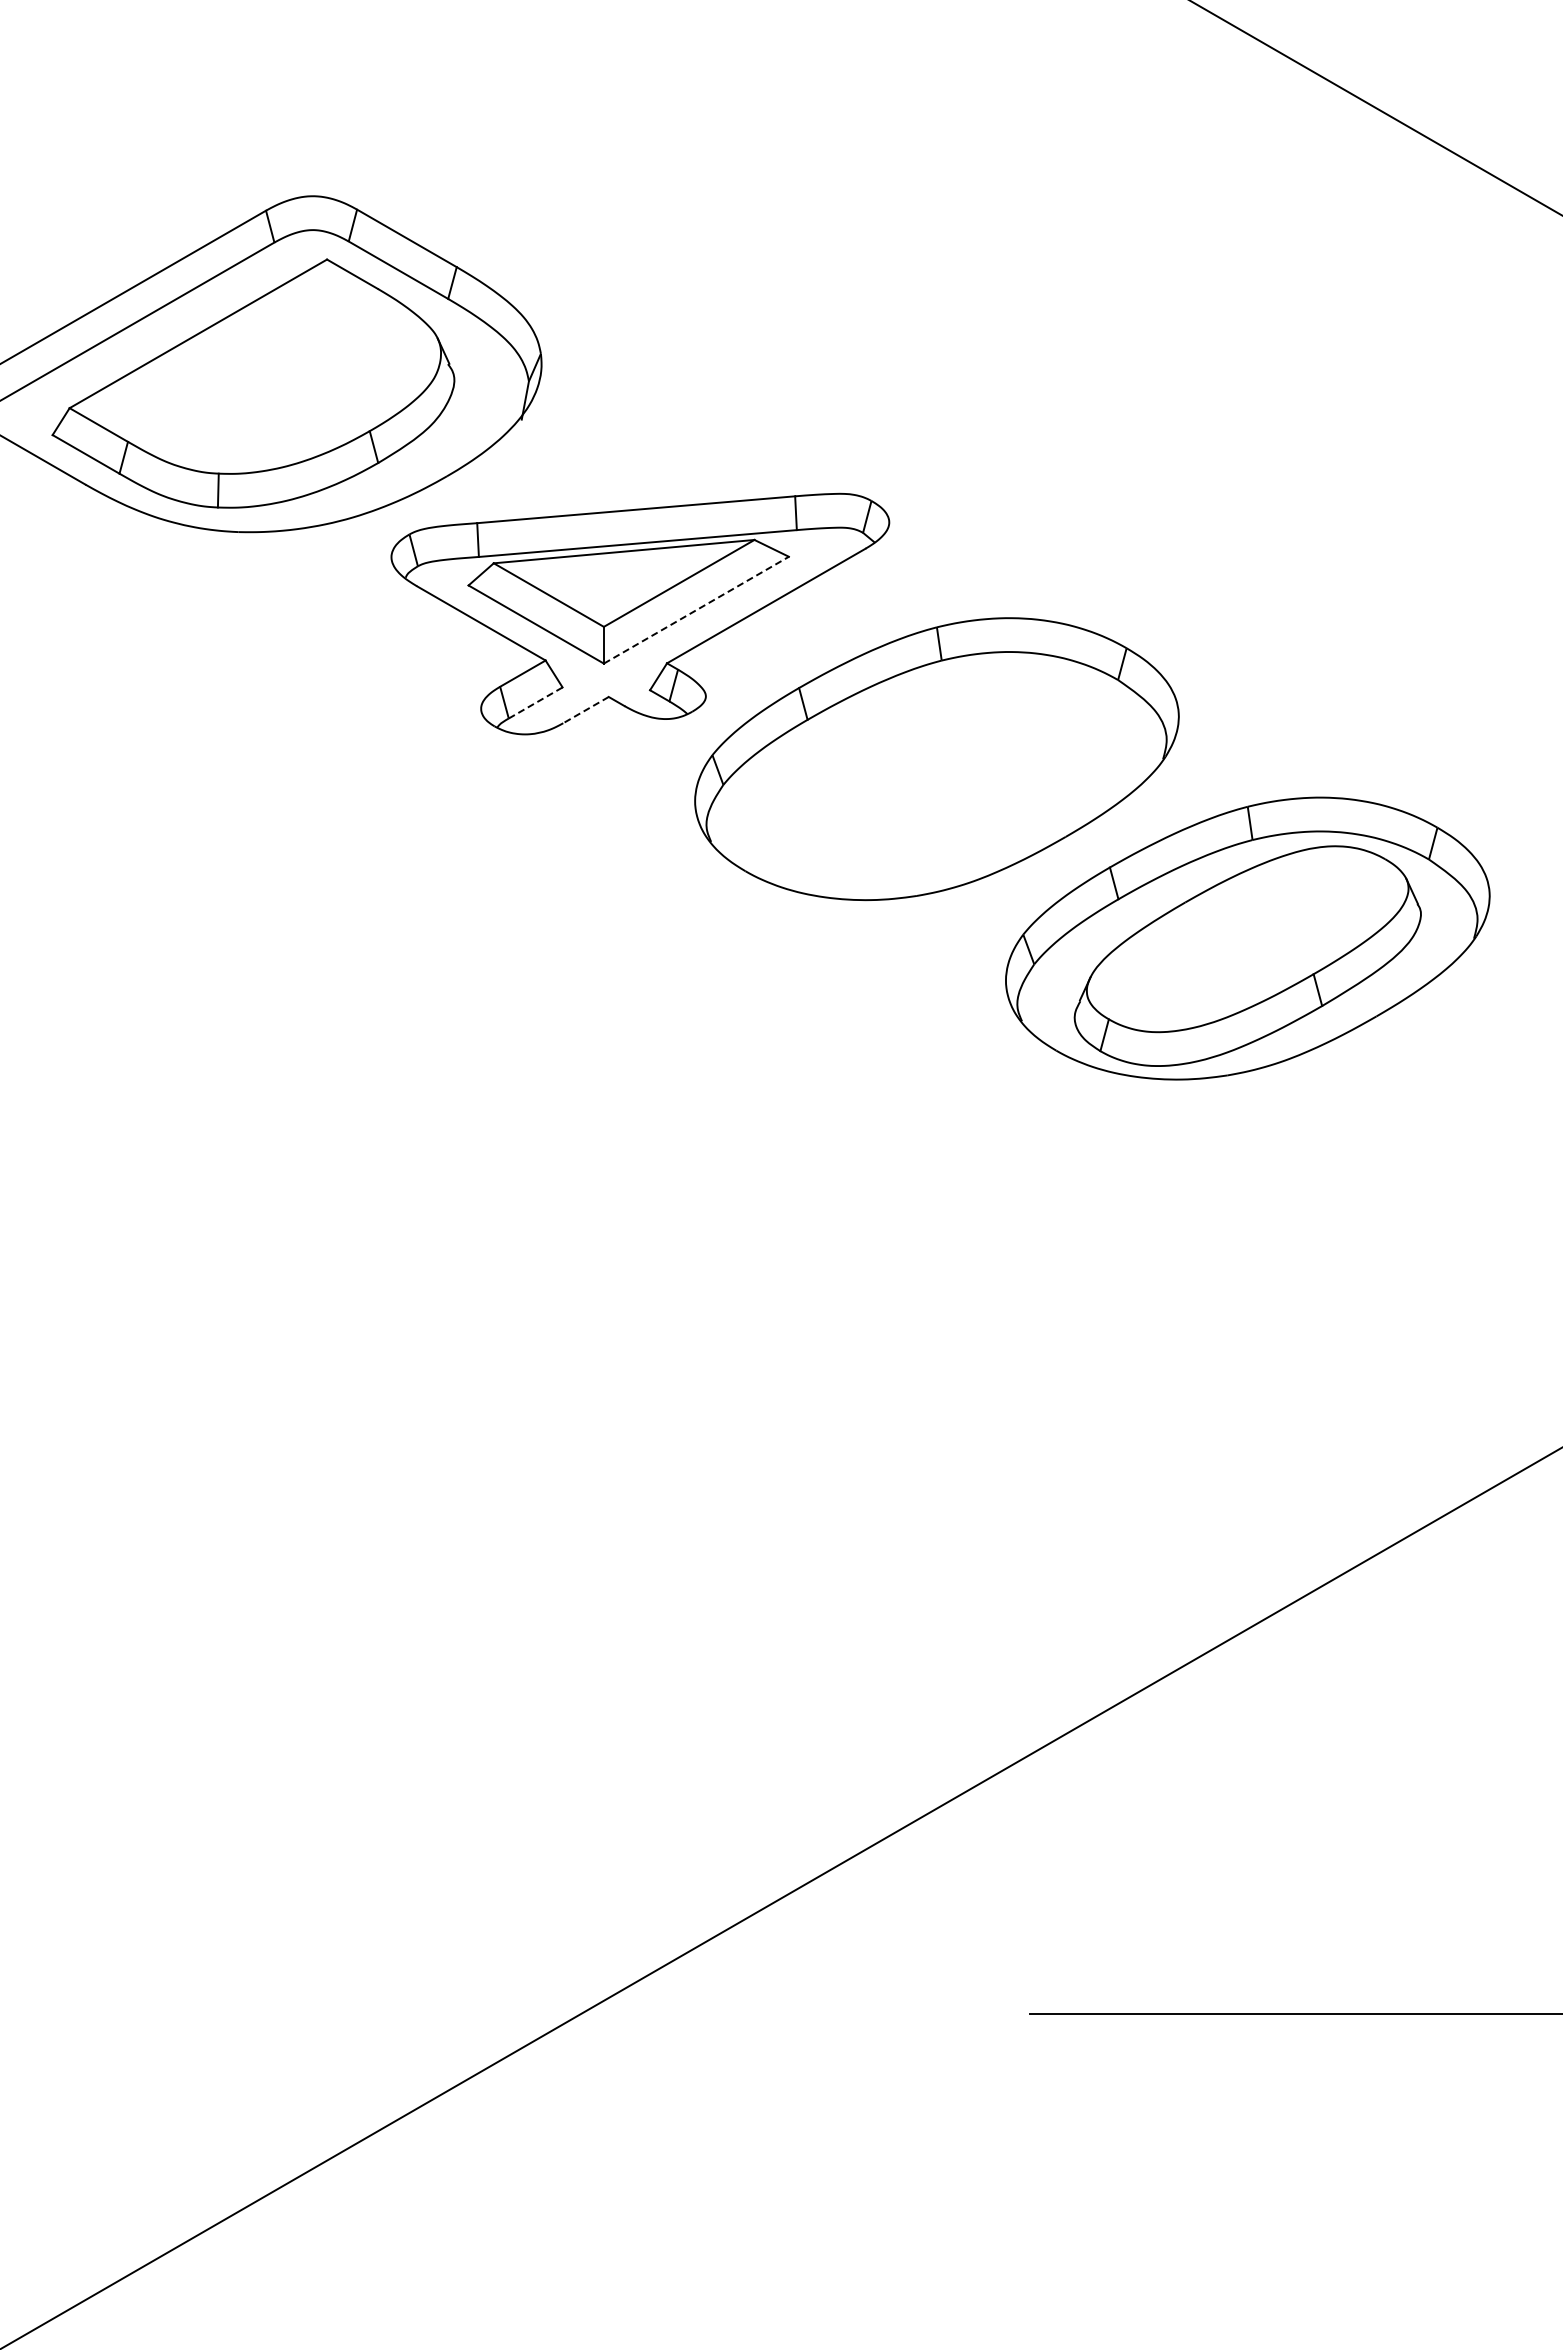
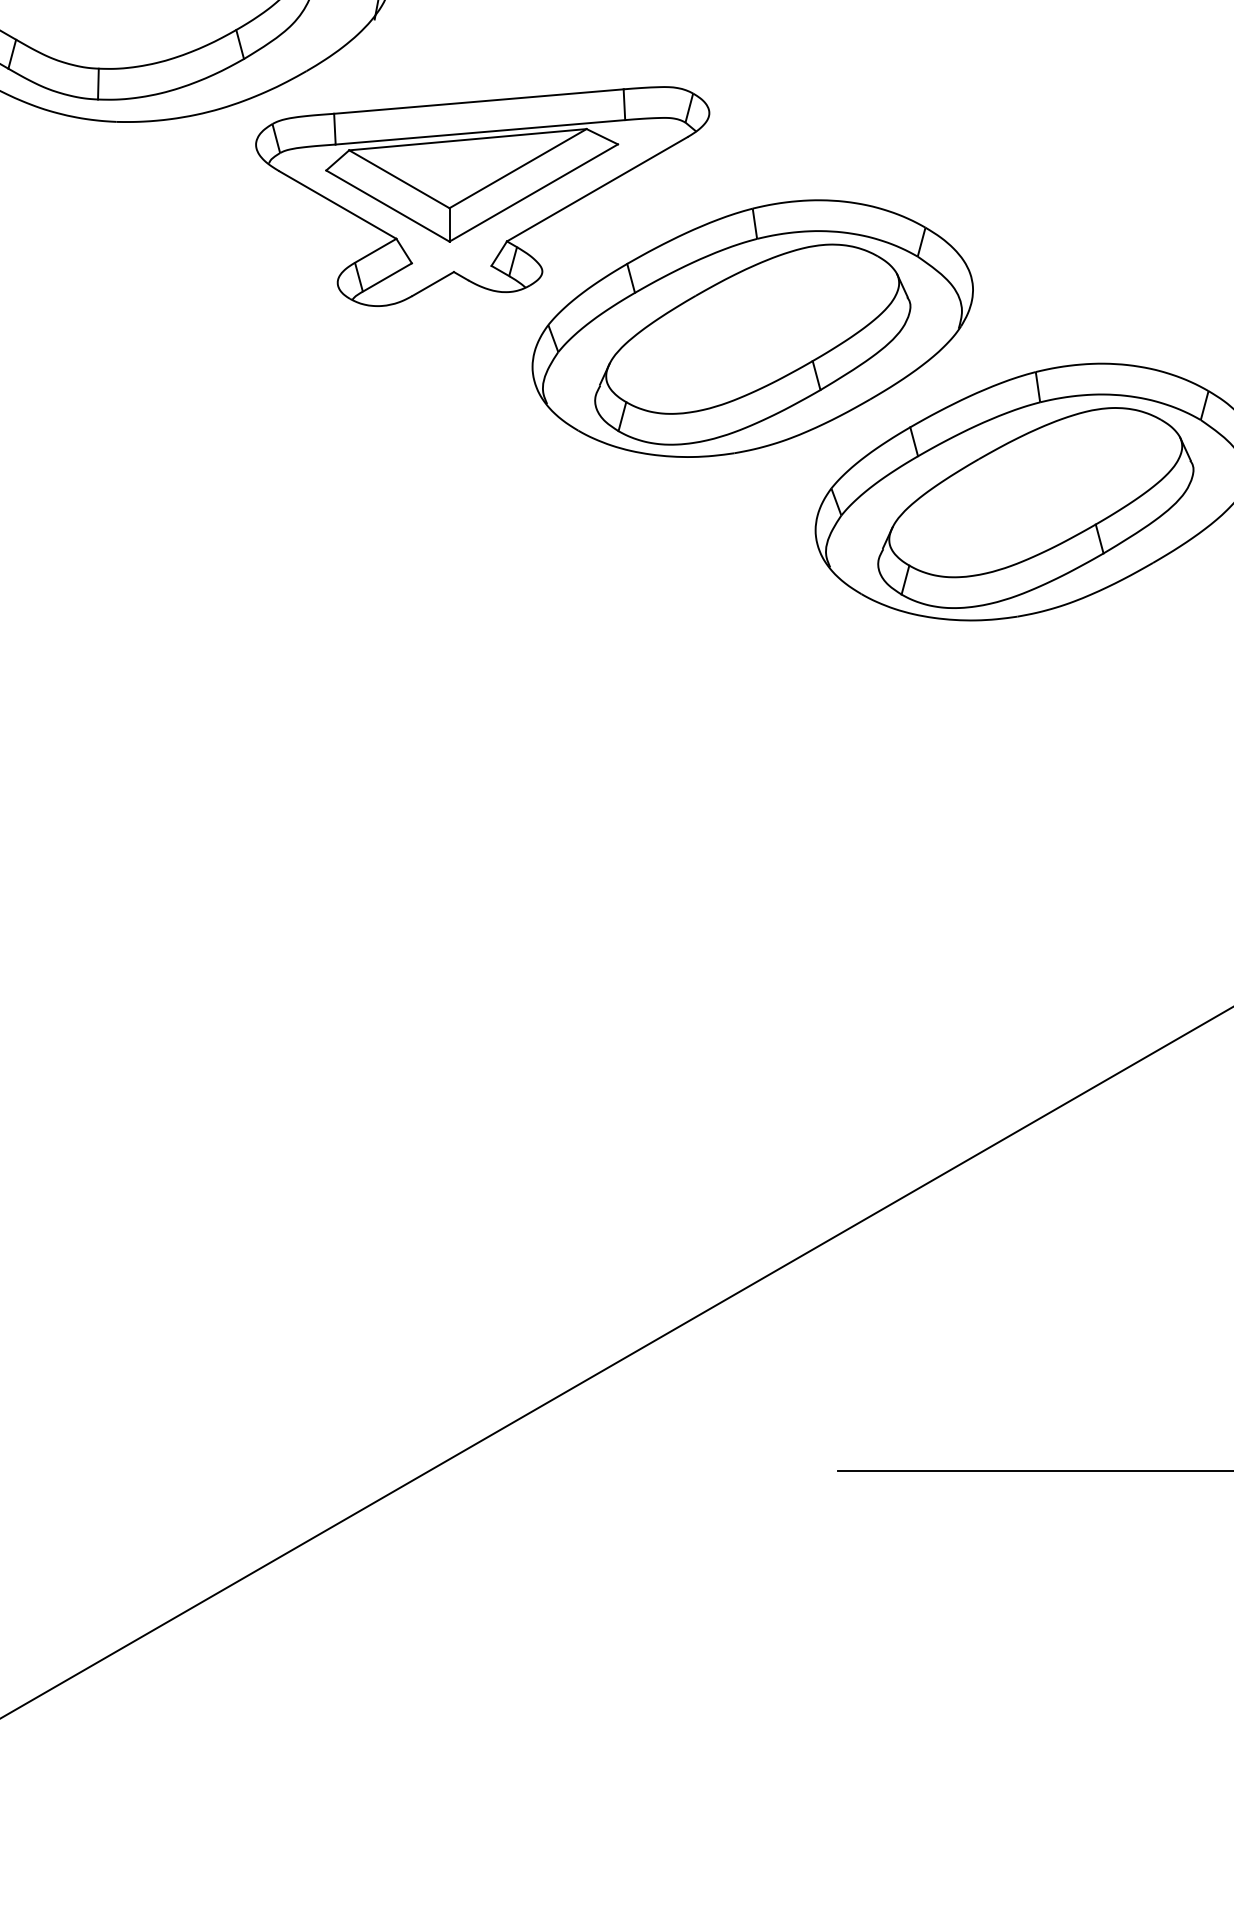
line: (696, 610) -> (533, 193), dashed -> solid
line: (536, 702) -> (388, 277), dashed -> solid
line: (585, 710) -> (432, 284), dashed -> solid
part: (936, 776) -> (752, 344), added

